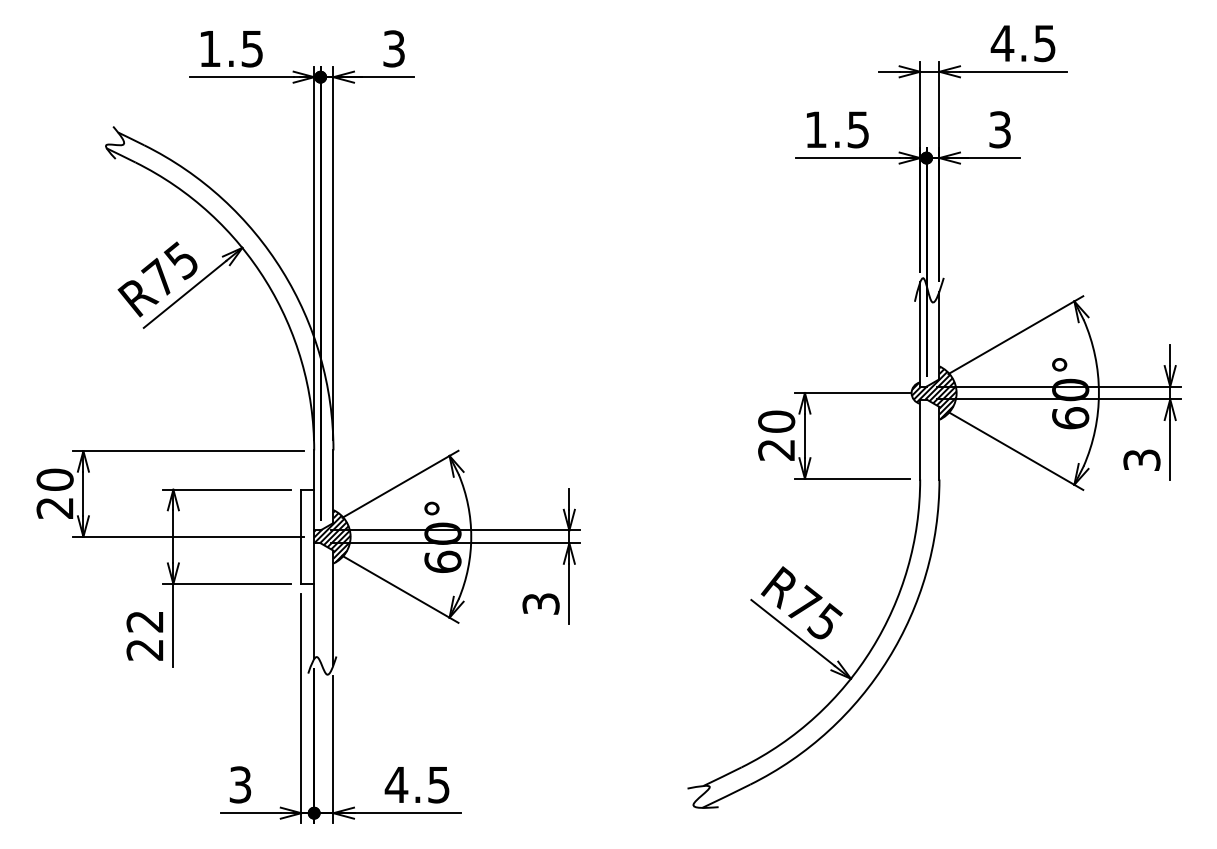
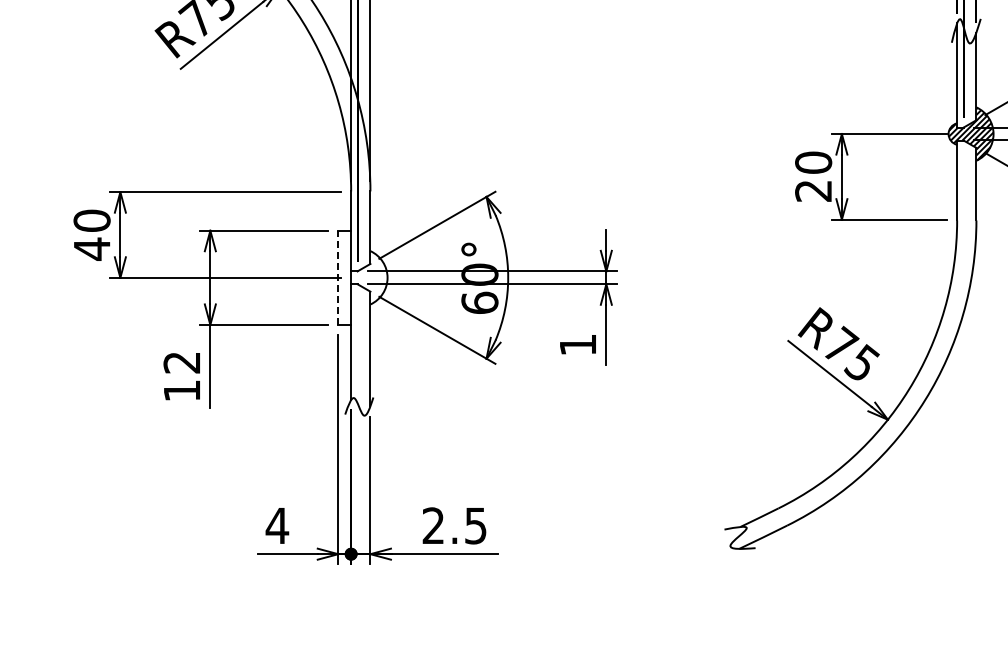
text: (54, 507) -> (91, 248), 20 -> 40
line: (301, 536) -> (338, 277), solid -> dashed
hatch: (332, 536) -> (369, 277), removed
text: (540, 603) -> (577, 344), 3 -> 1
text: (144, 649) -> (181, 390), 22 -> 12
text: (240, 784) -> (277, 525), 3 -> 4
text: (396, 784) -> (433, 525), 4.5 -> 2.5

